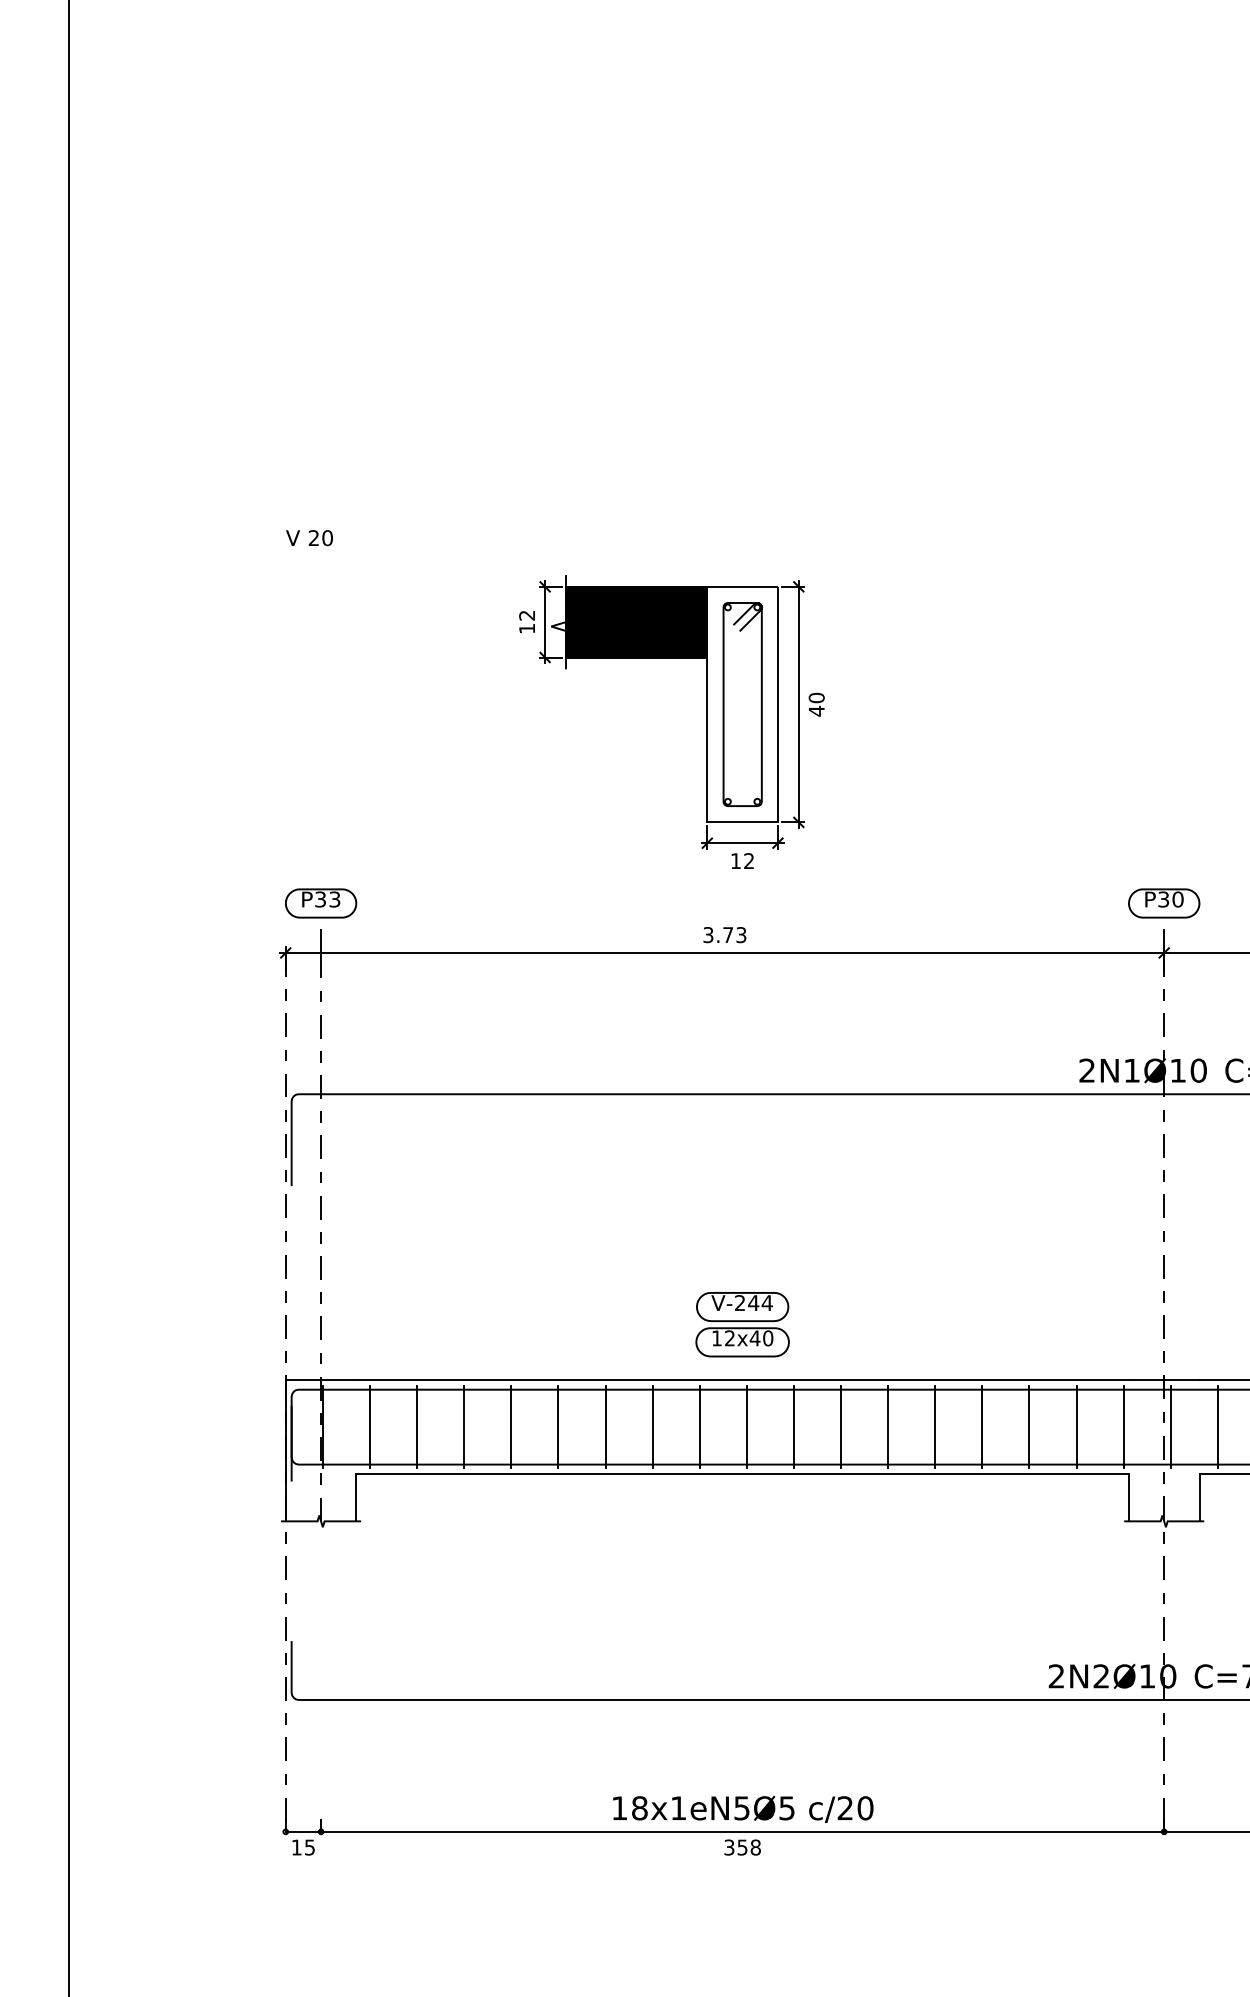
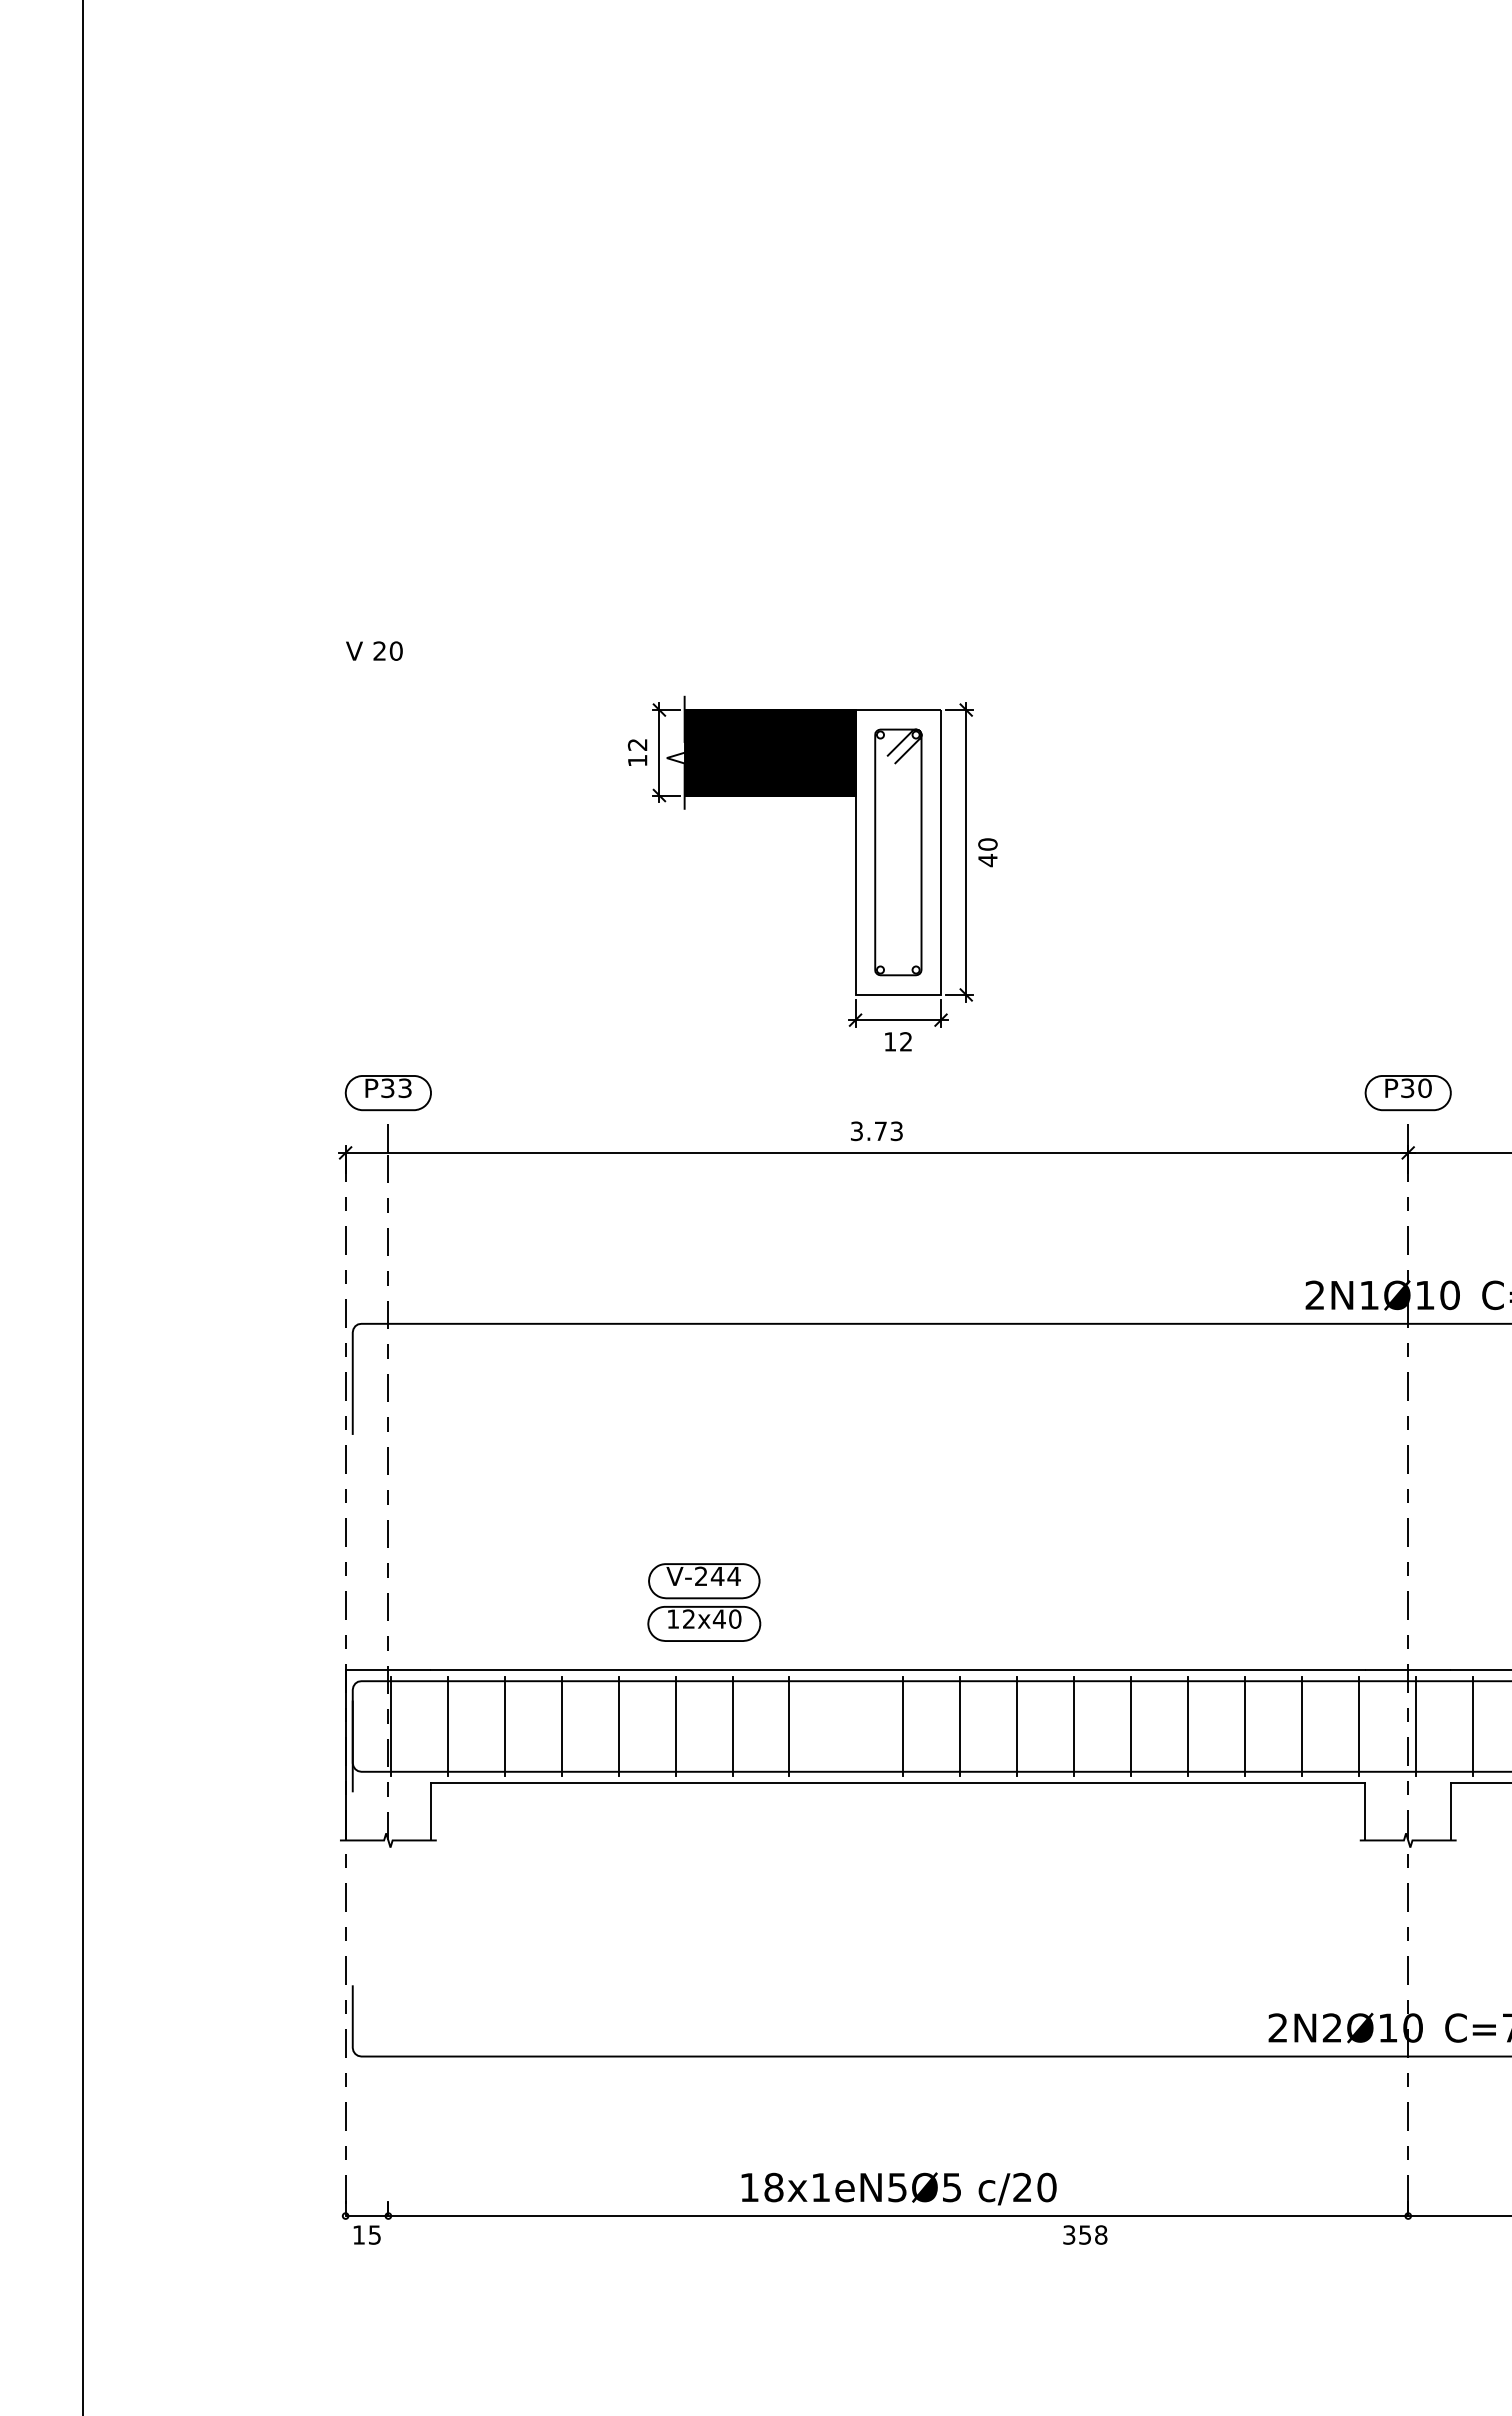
part: (742, 1324) -> (704, 1602), moved
line: (699, 1427) -> (846, 1726), removed
text: (742, 1847) -> (1085, 2234), moved

